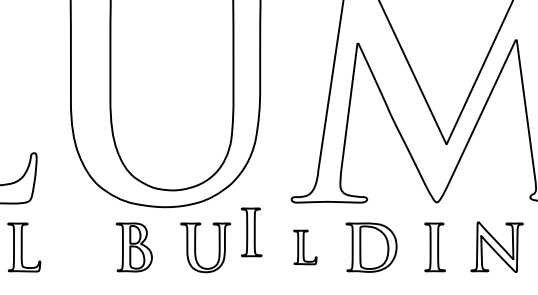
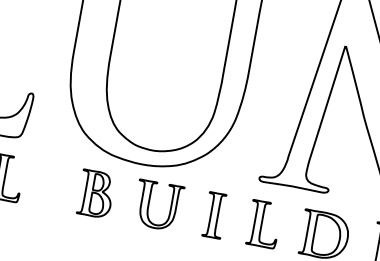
part: (251, 232) -> (214, 215), moved
part: (133, 247) -> (95, 193), moved
part: (305, 247) -> (264, 224), size x1.43
part: (196, 250) -> (149, 206), moved

